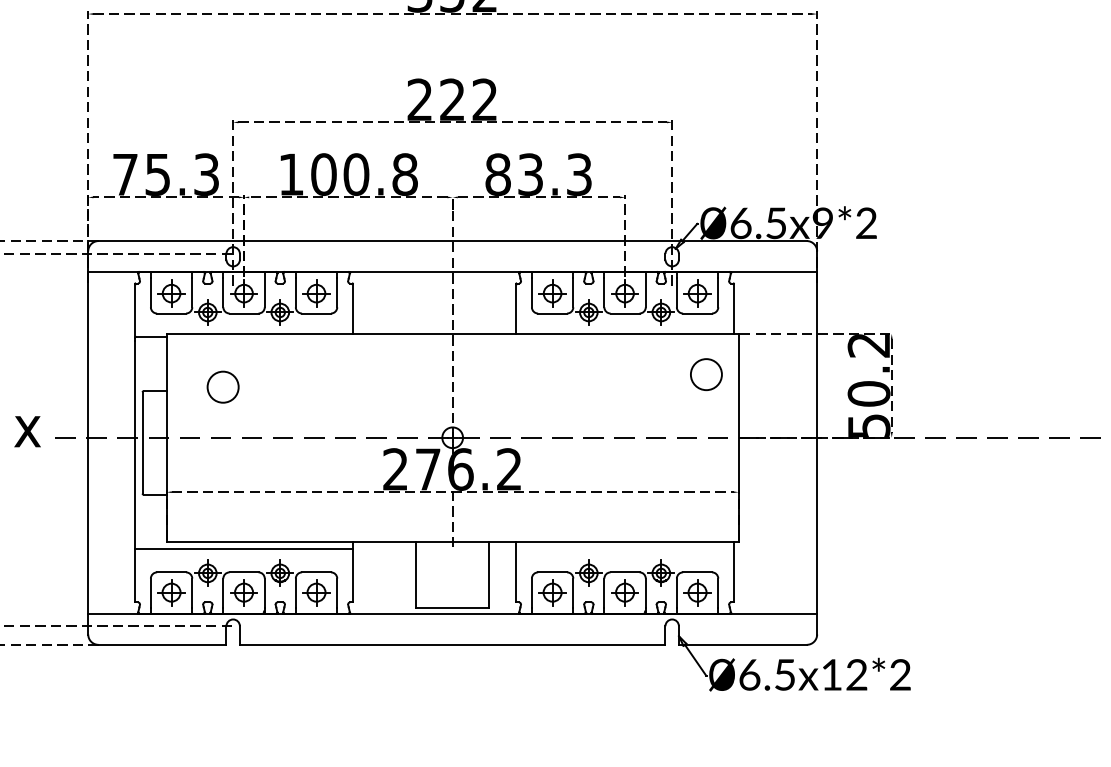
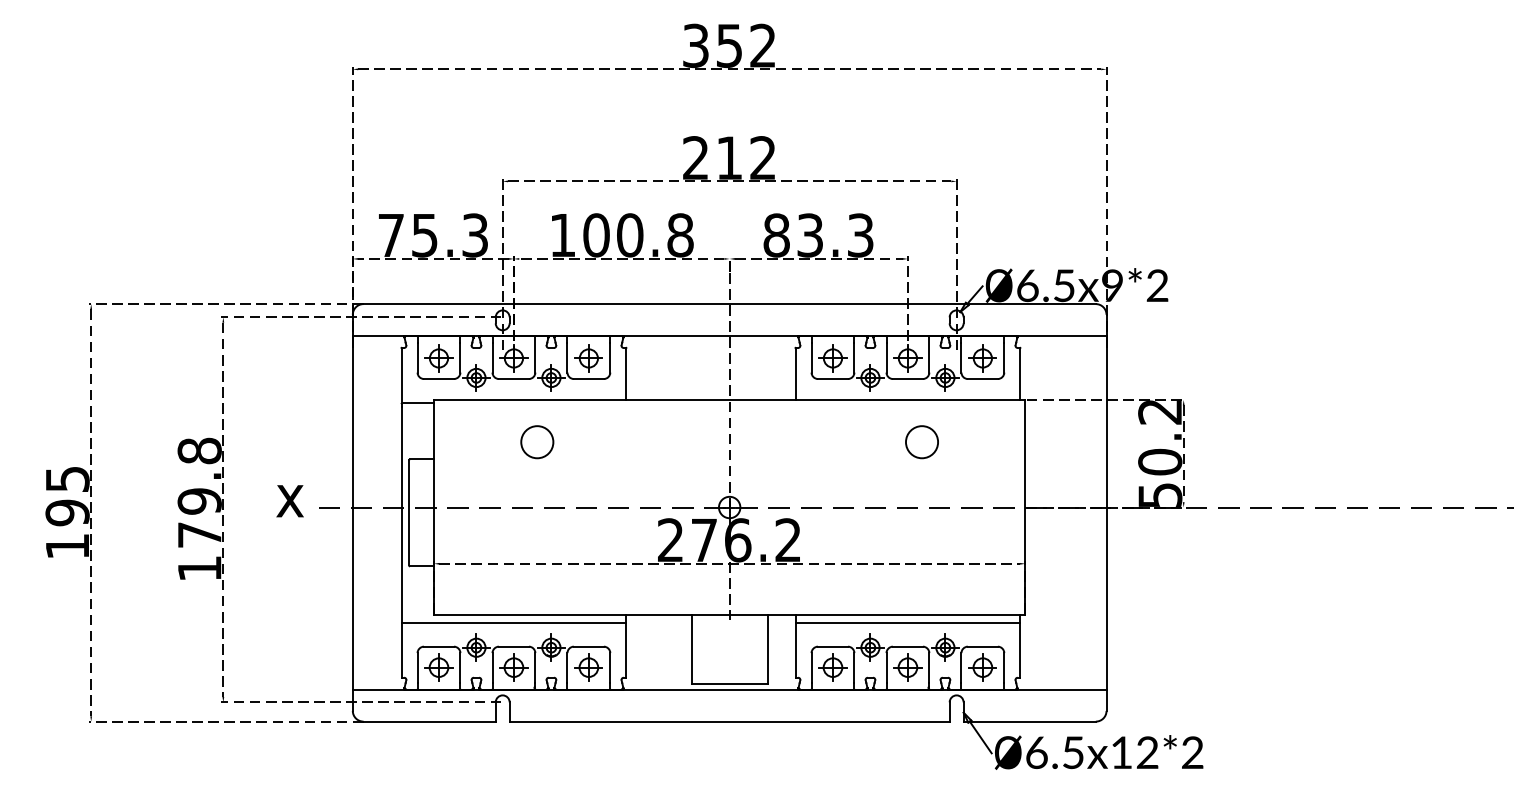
text: (451, 99) -> (728, 157), 222 -> 212
circle: (705, 374) -> (921, 442), moved
circle: (223, 387) -> (537, 442), moved
line: (624, 548) -> (907, 622), added

